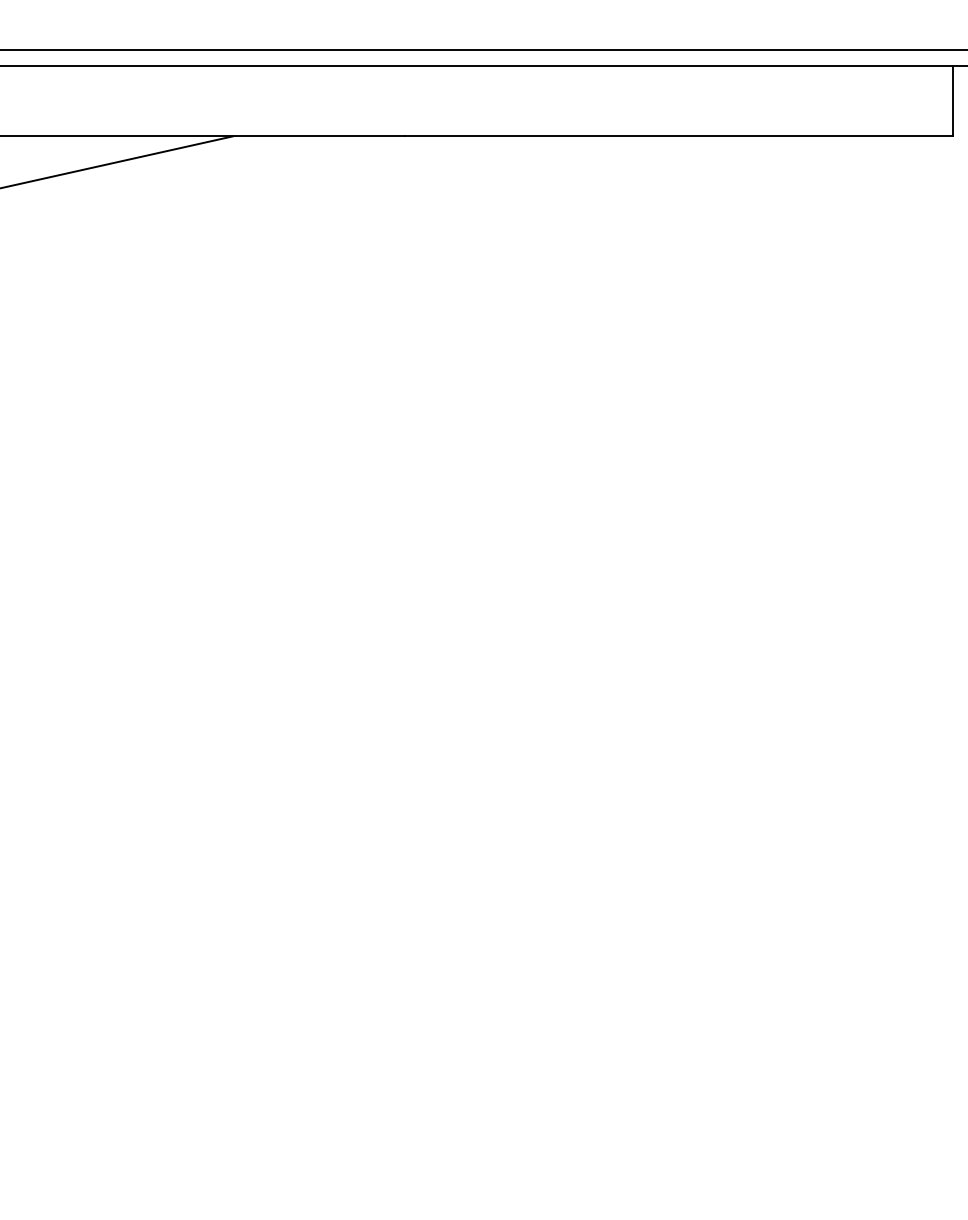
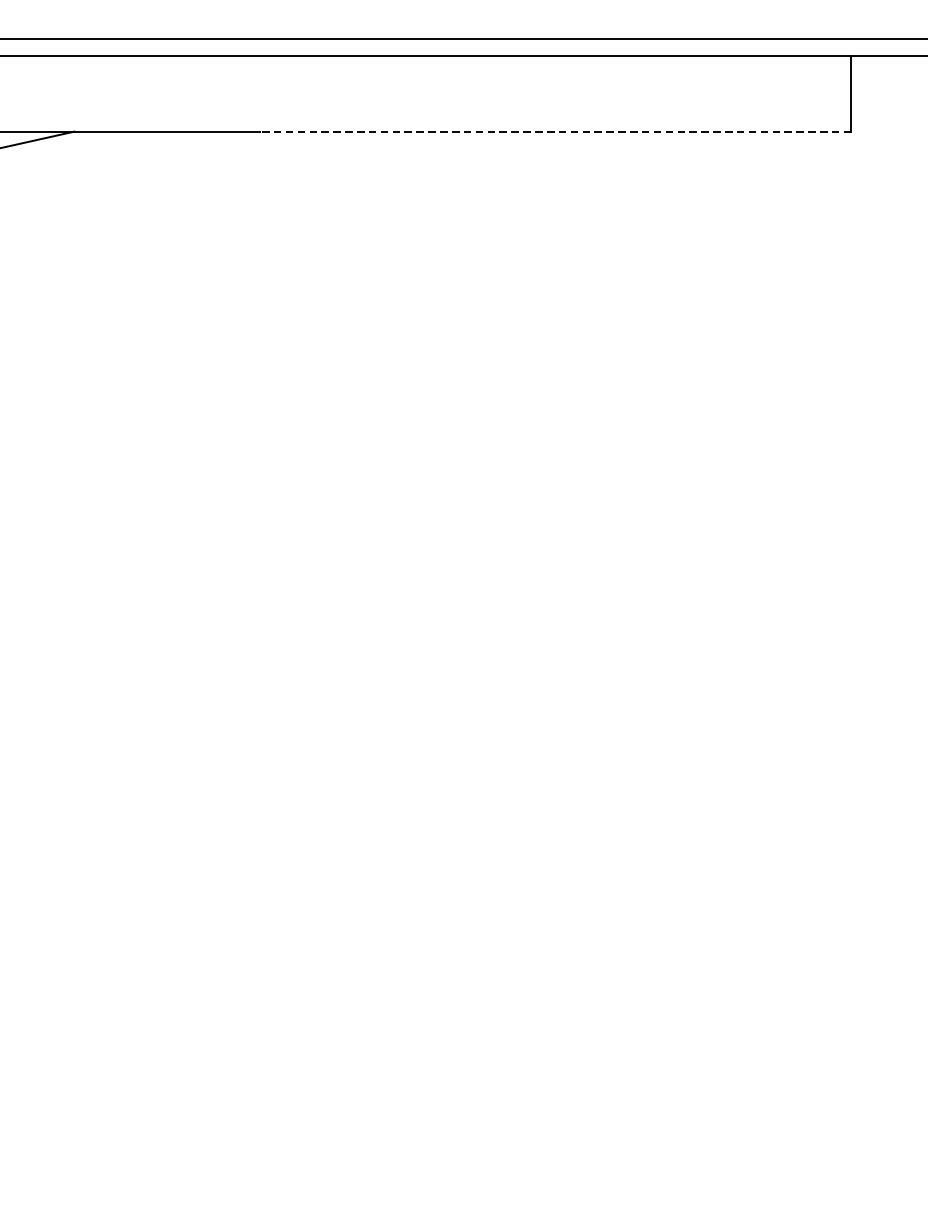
line: (678, 136) -> (555, 131), solid -> dashed

